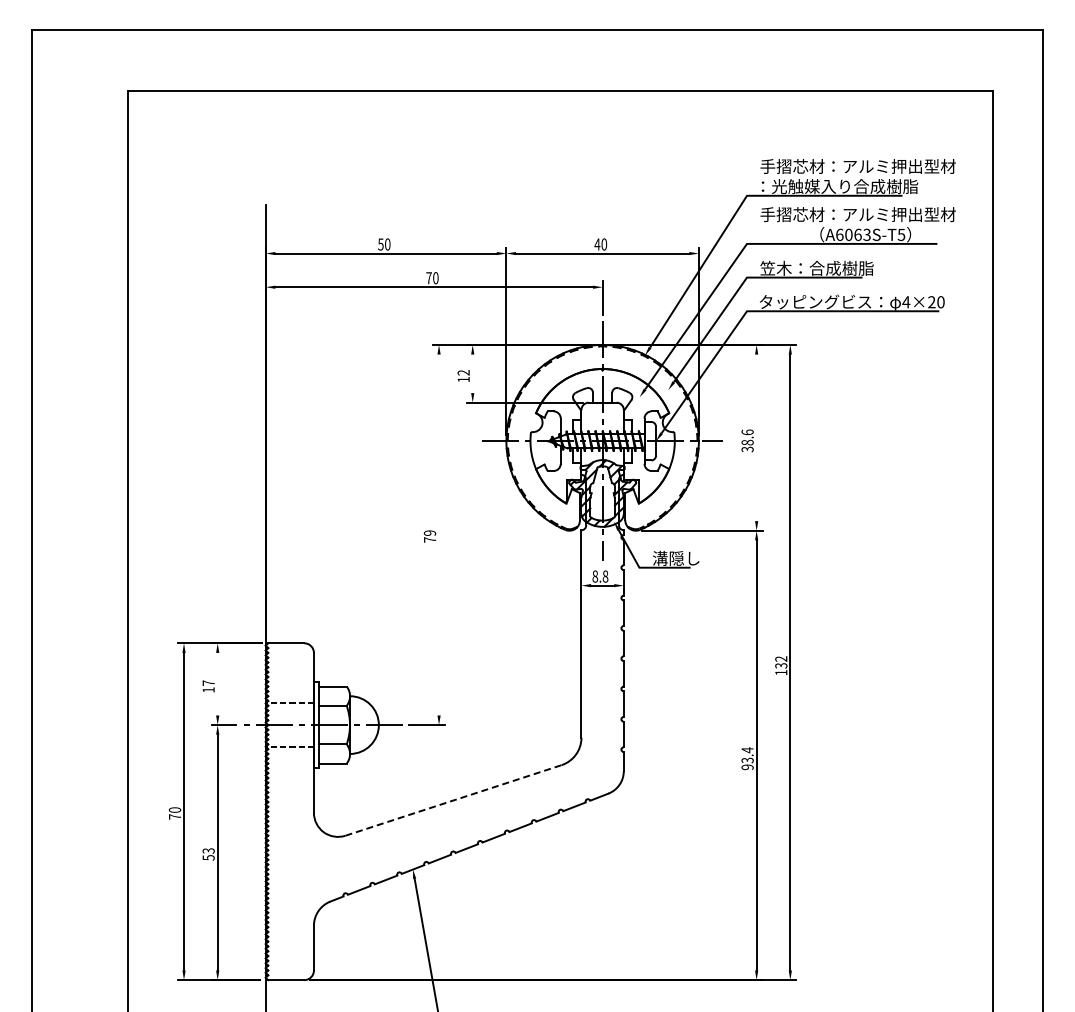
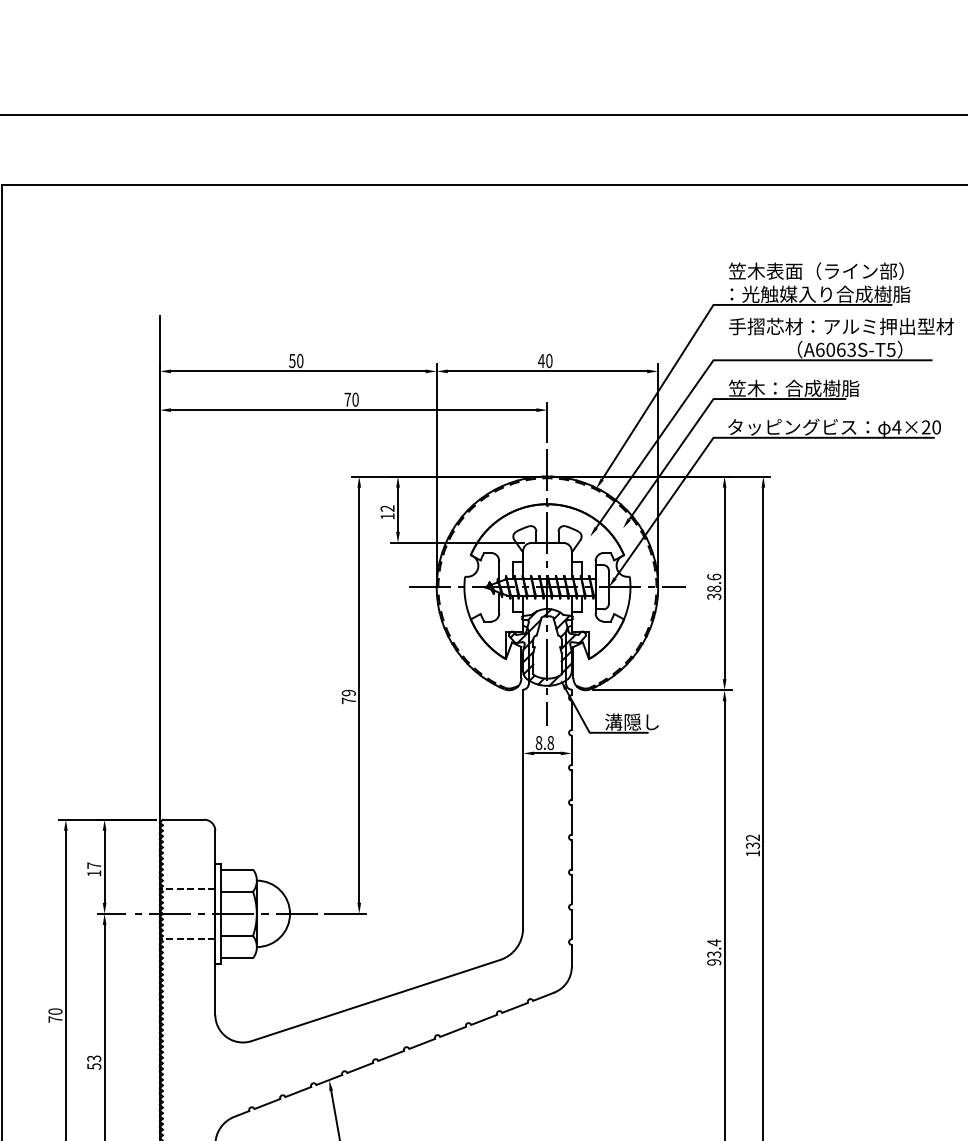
text: (857, 166) -> (840, 271), 手摺芯材：アルミ押出型材 -> 笠木表面（ライン部）
line: (472, 373) -> (397, 509), added
line: (756, 437) -> (724, 583), added
line: (439, 534) -> (359, 694), added
line: (217, 683) -> (104, 866), added
line: (453, 800) -> (375, 1000), dashed -> solid

